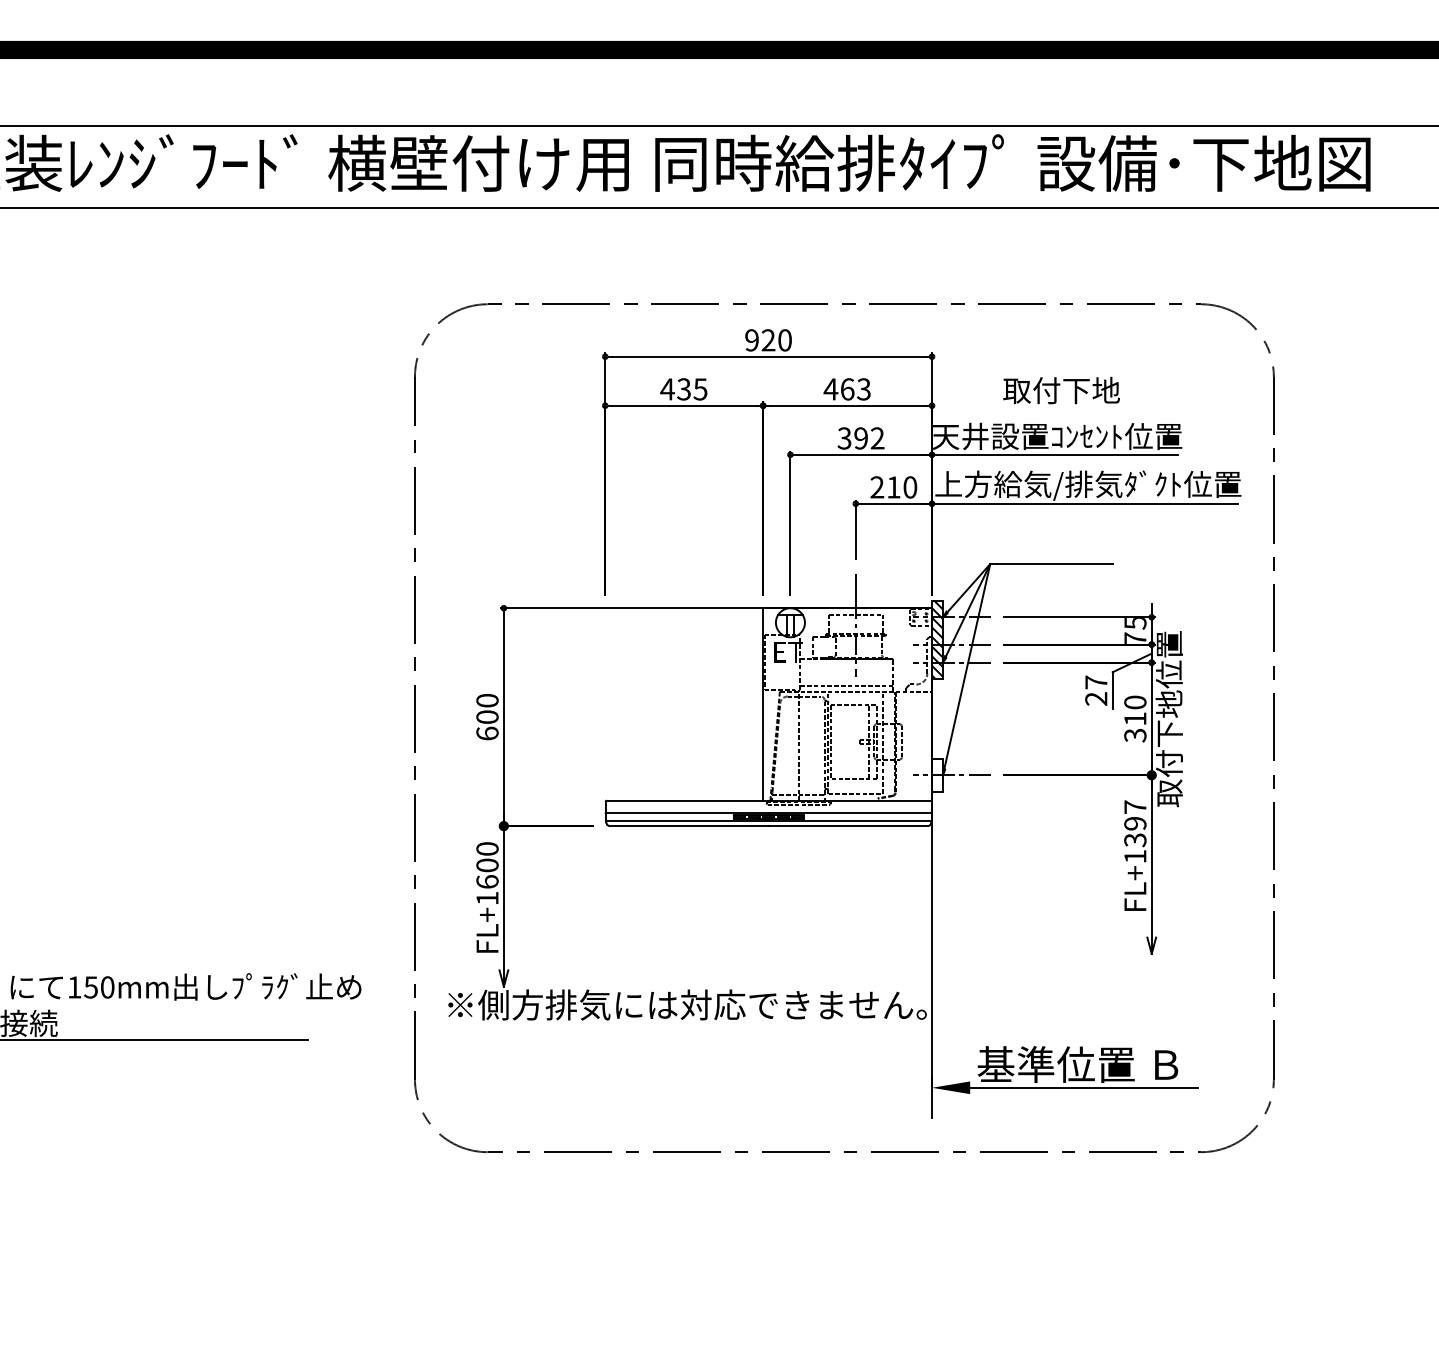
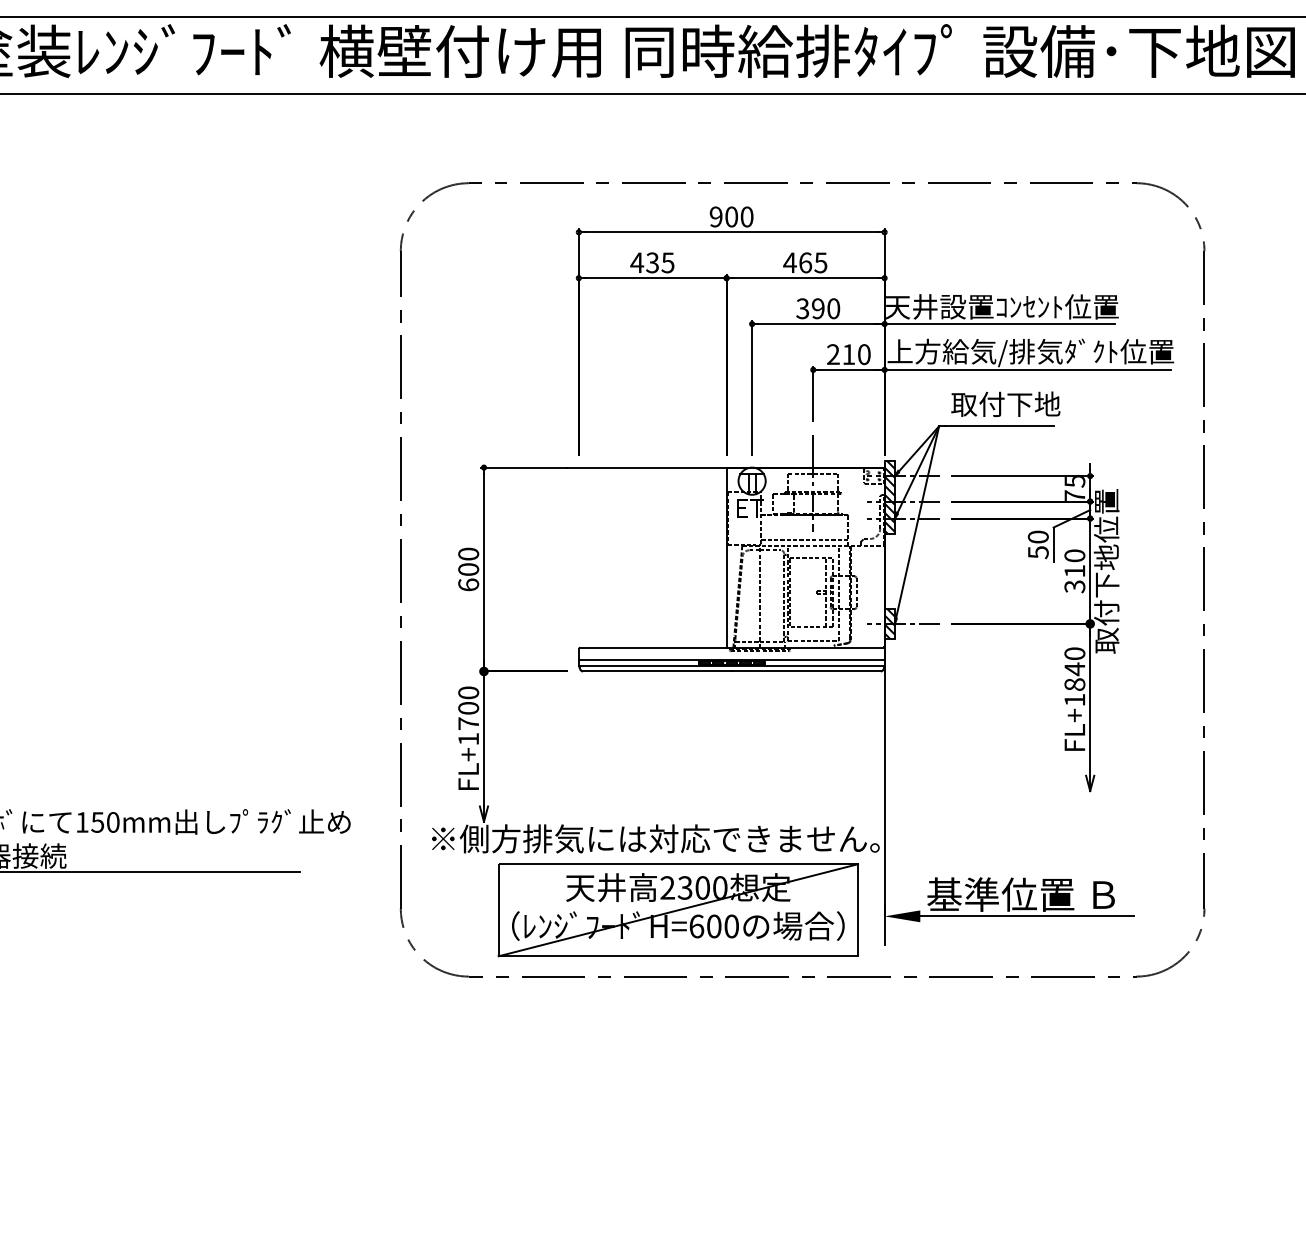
text: (768, 340) -> (731, 217), 920 -> 900
text: (863, 389) -> (820, 262), 463 -> 465
text: (1061, 390) -> (1005, 404), moved
text: (877, 438) -> (833, 308), 392 -> 390
text: (1096, 690) -> (1038, 544), 27 -> 50
hatch: (937, 774) -> (889, 623), added
text: (1135, 823) -> (1075, 669), FL+1397 -> FL+1840
text: (487, 881) -> (468, 723), FL+1600 -> FL+1700
part: (711, 1081) -> (678, 910), added

